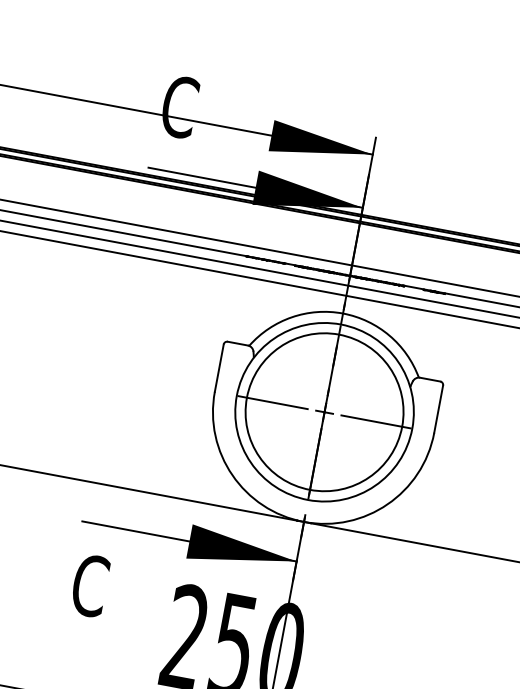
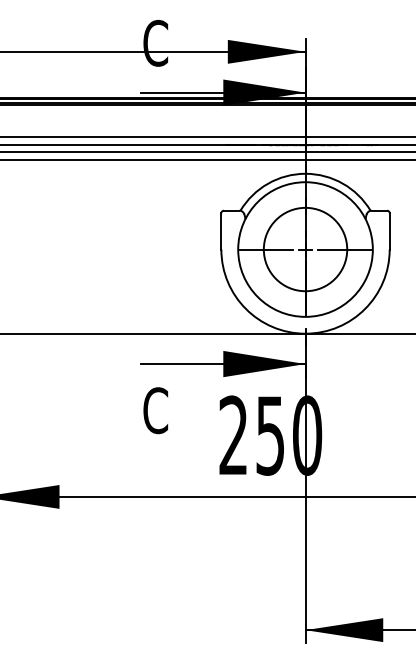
circle: (324, 412) -> (305, 249), size x0.7

